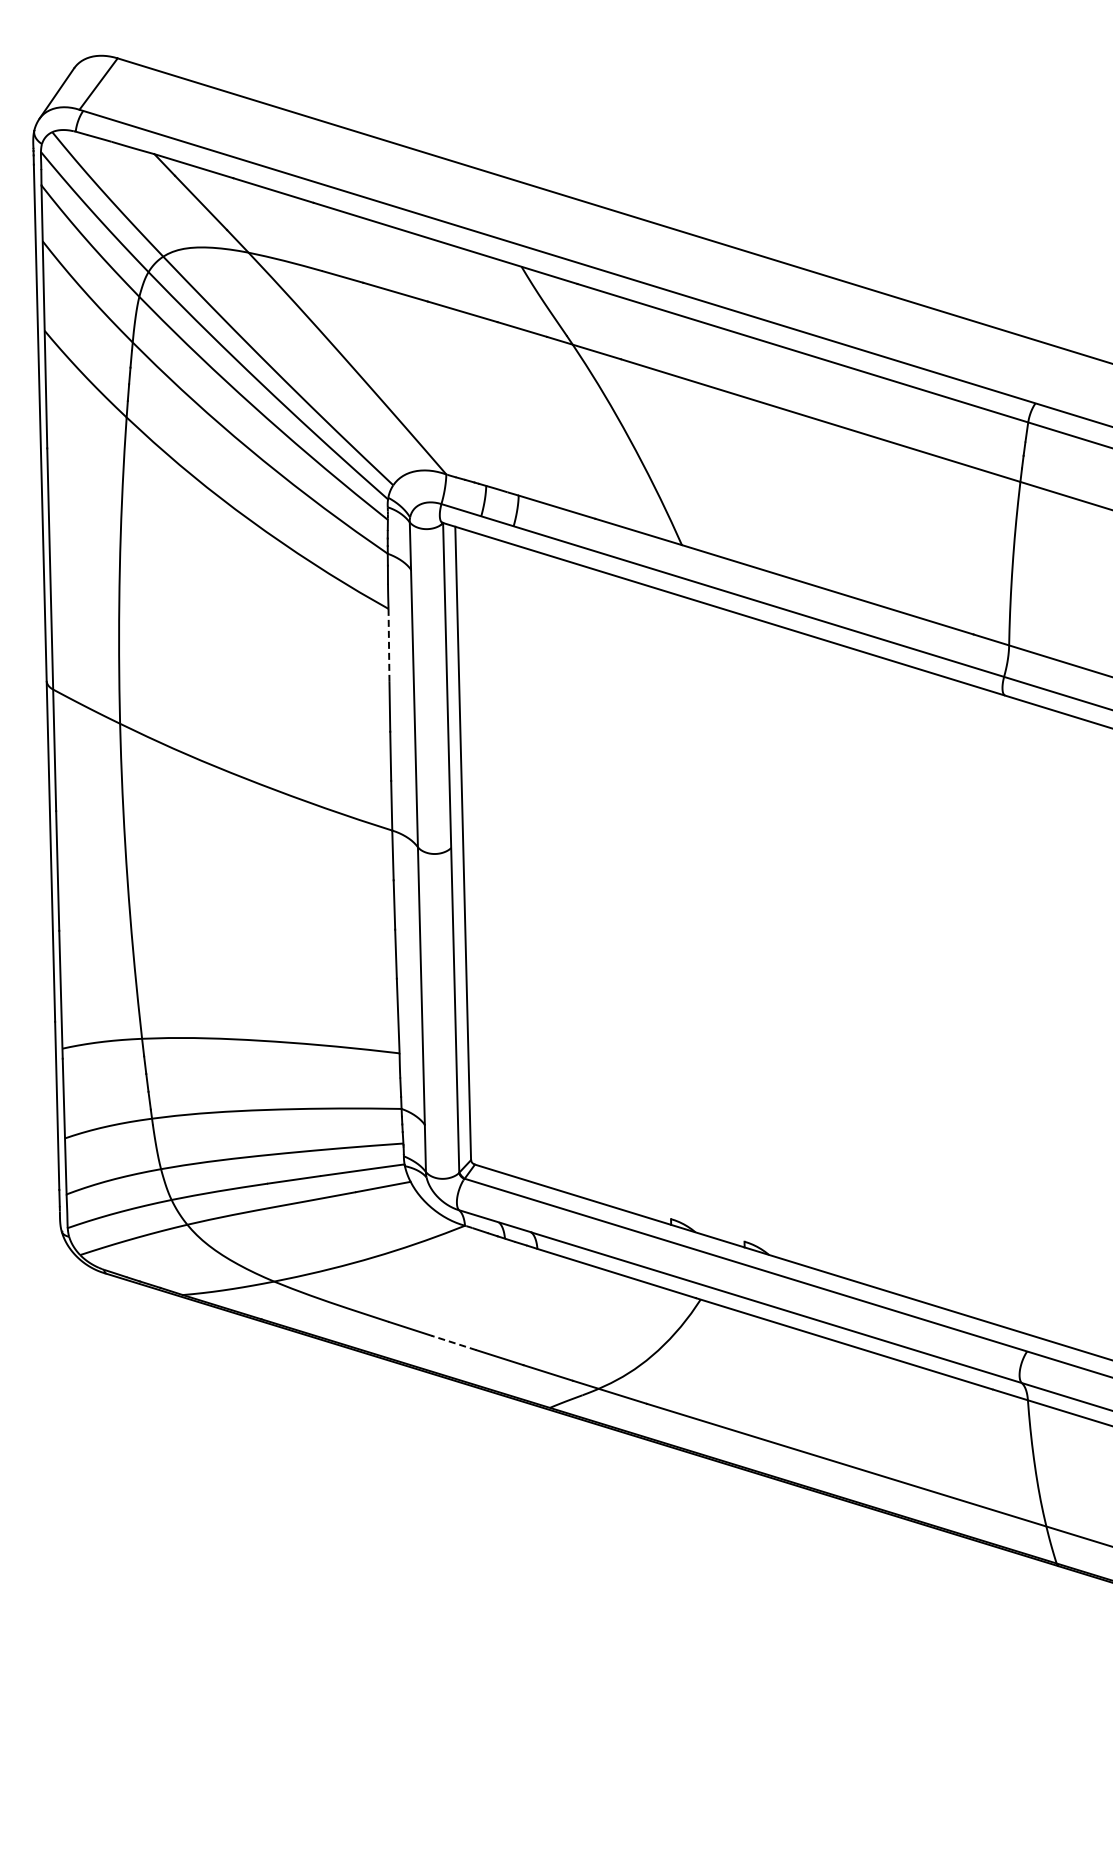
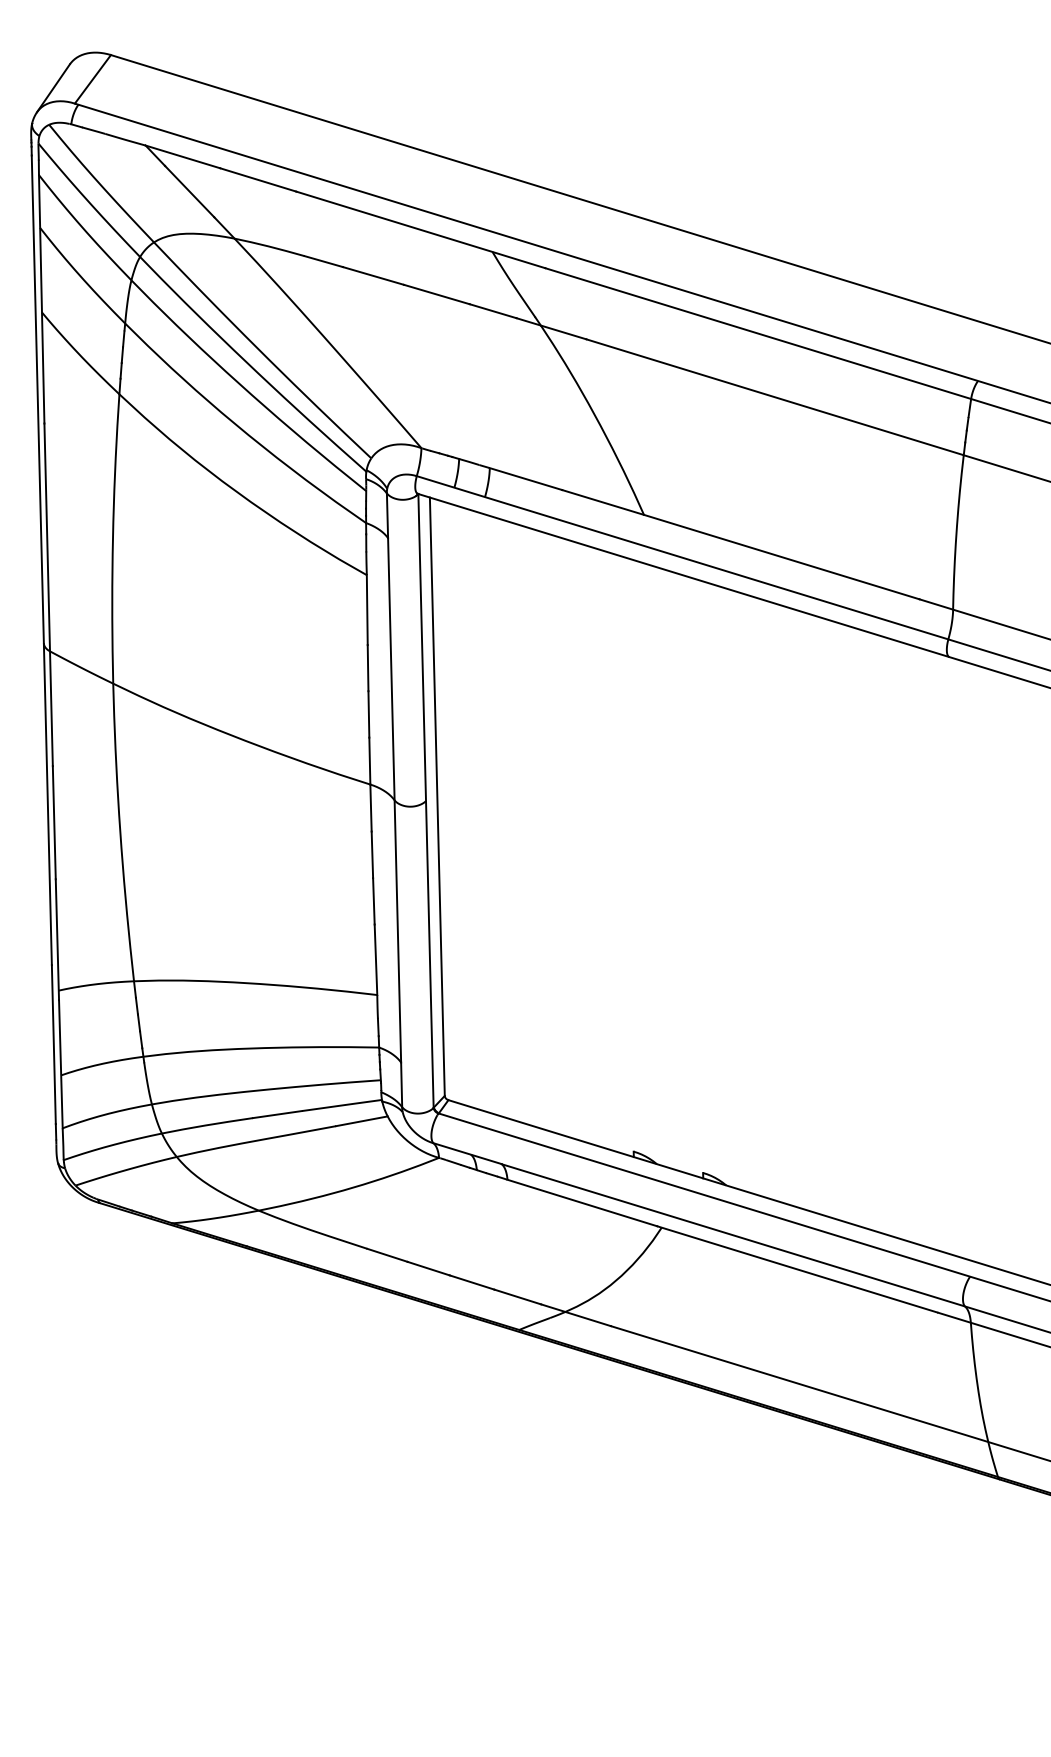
line: (389, 646) -> (367, 610), dashed -> solid
line: (454, 1342) -> (429, 1268), dashed -> solid

